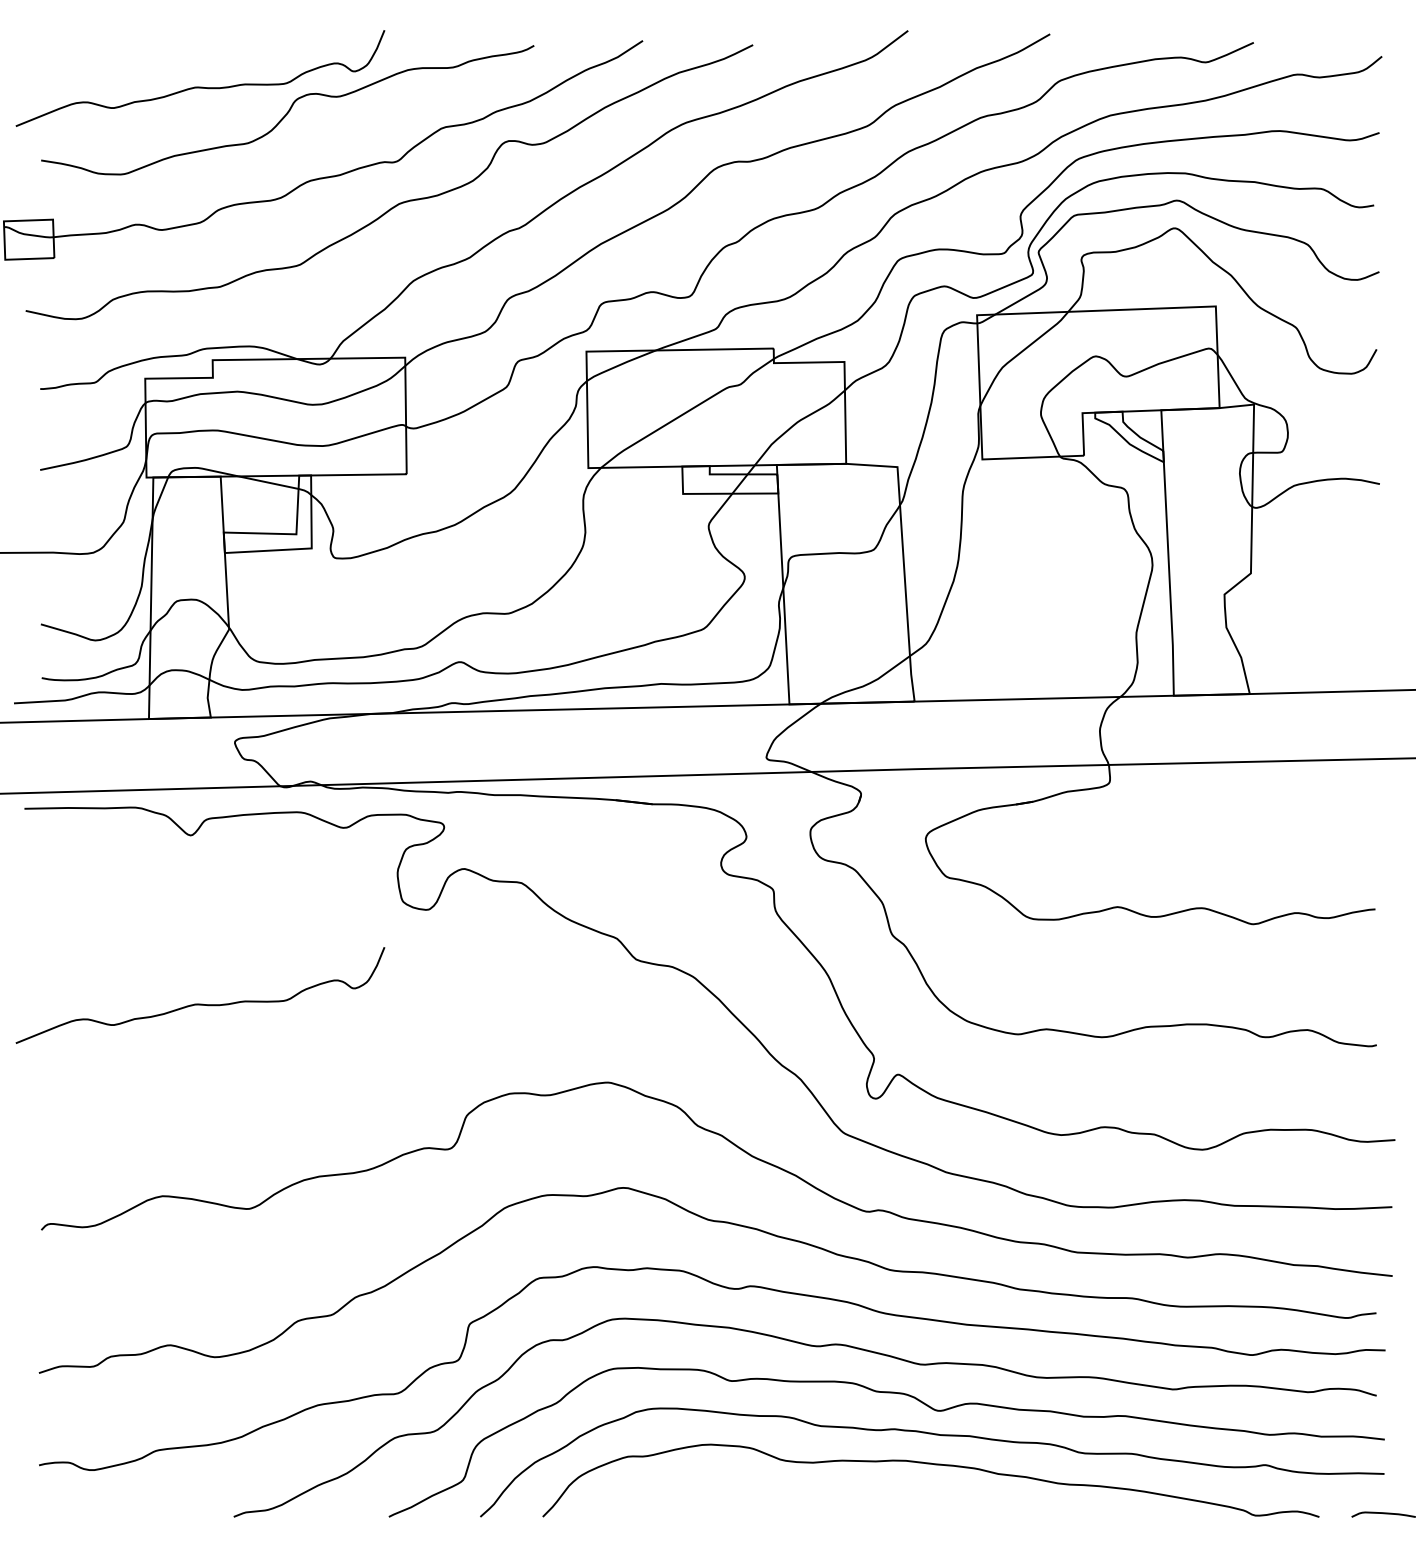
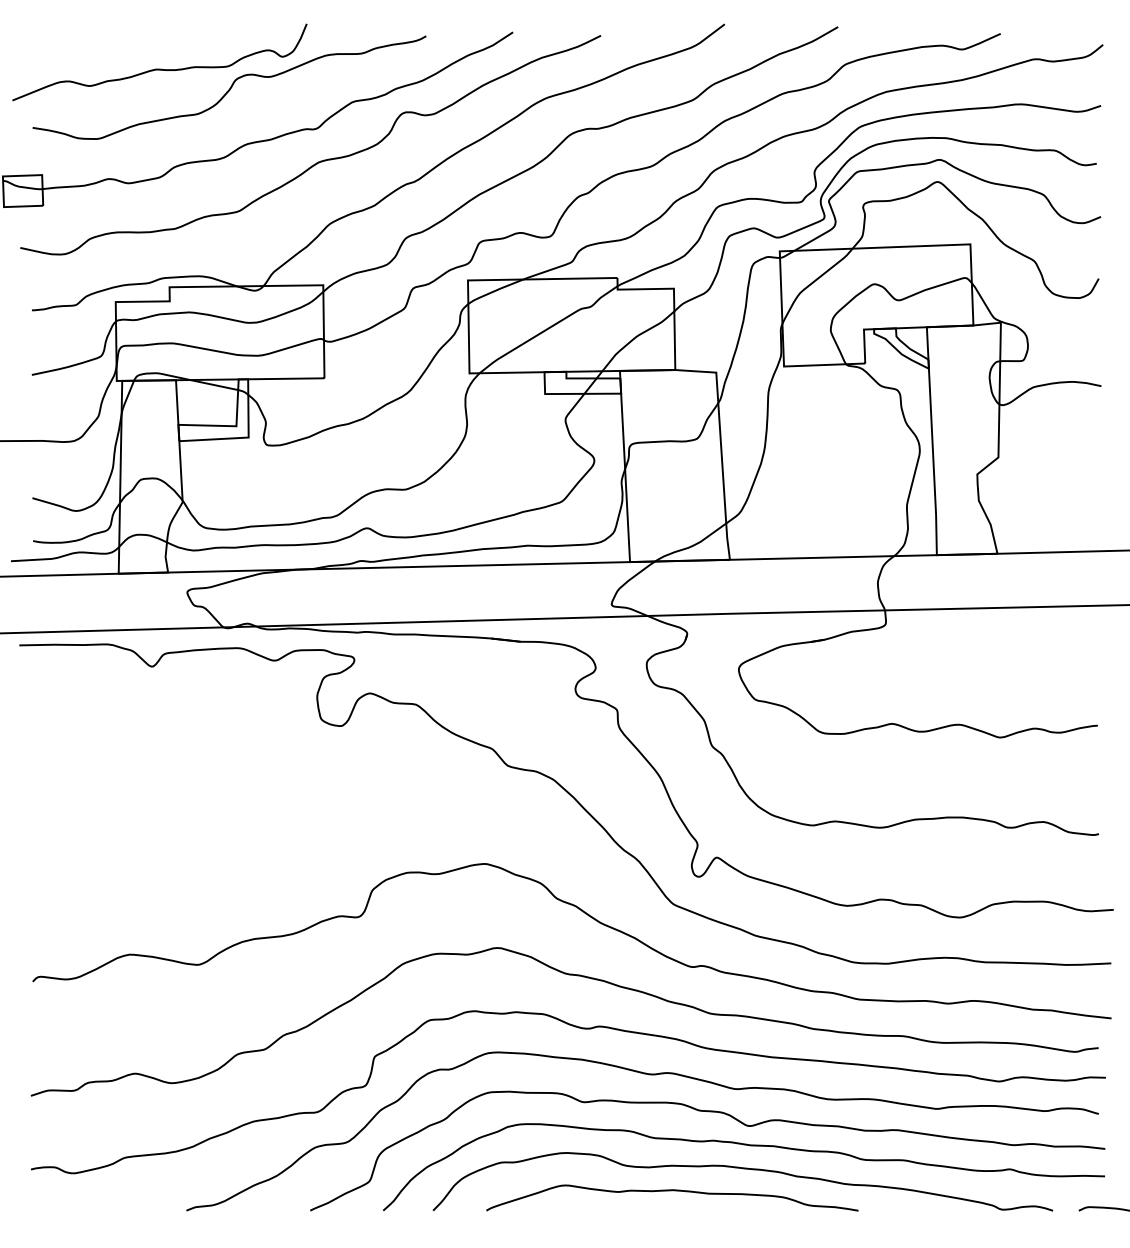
curve: (200, 1003) -> (159, 800), removed
curve: (842, 1492) -> (672, 1191), added

